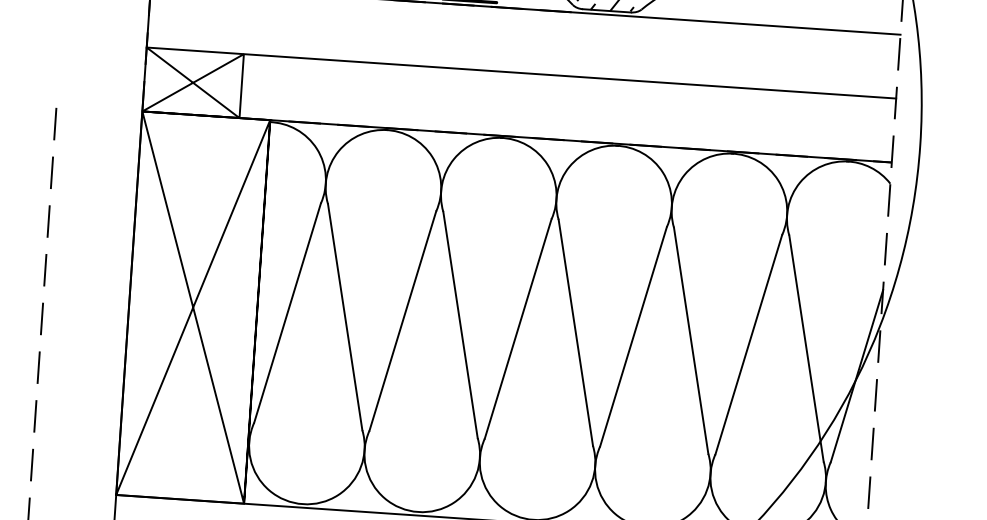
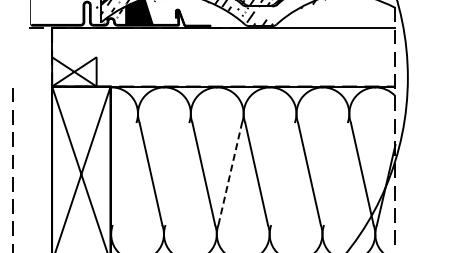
line: (520, 73) -> (223, 57), removed
line: (287, 314) -> (124, 174), removed
line: (402, 322) -> (177, 174), removed
line: (518, 327) -> (230, 173), solid -> dashed
line: (632, 337) -> (282, 174), removed
line: (747, 345) -> (335, 174), removed

